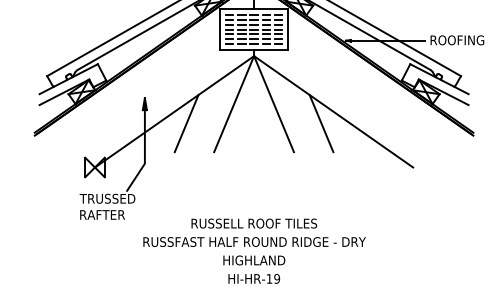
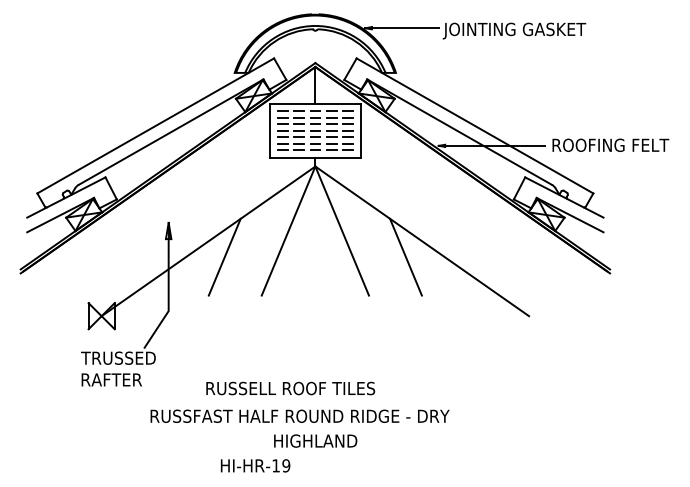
text: (254, 223) -> (290, 388), moved
text: (254, 241) -> (299, 415), moved
text: (254, 278) -> (255, 465), moved

